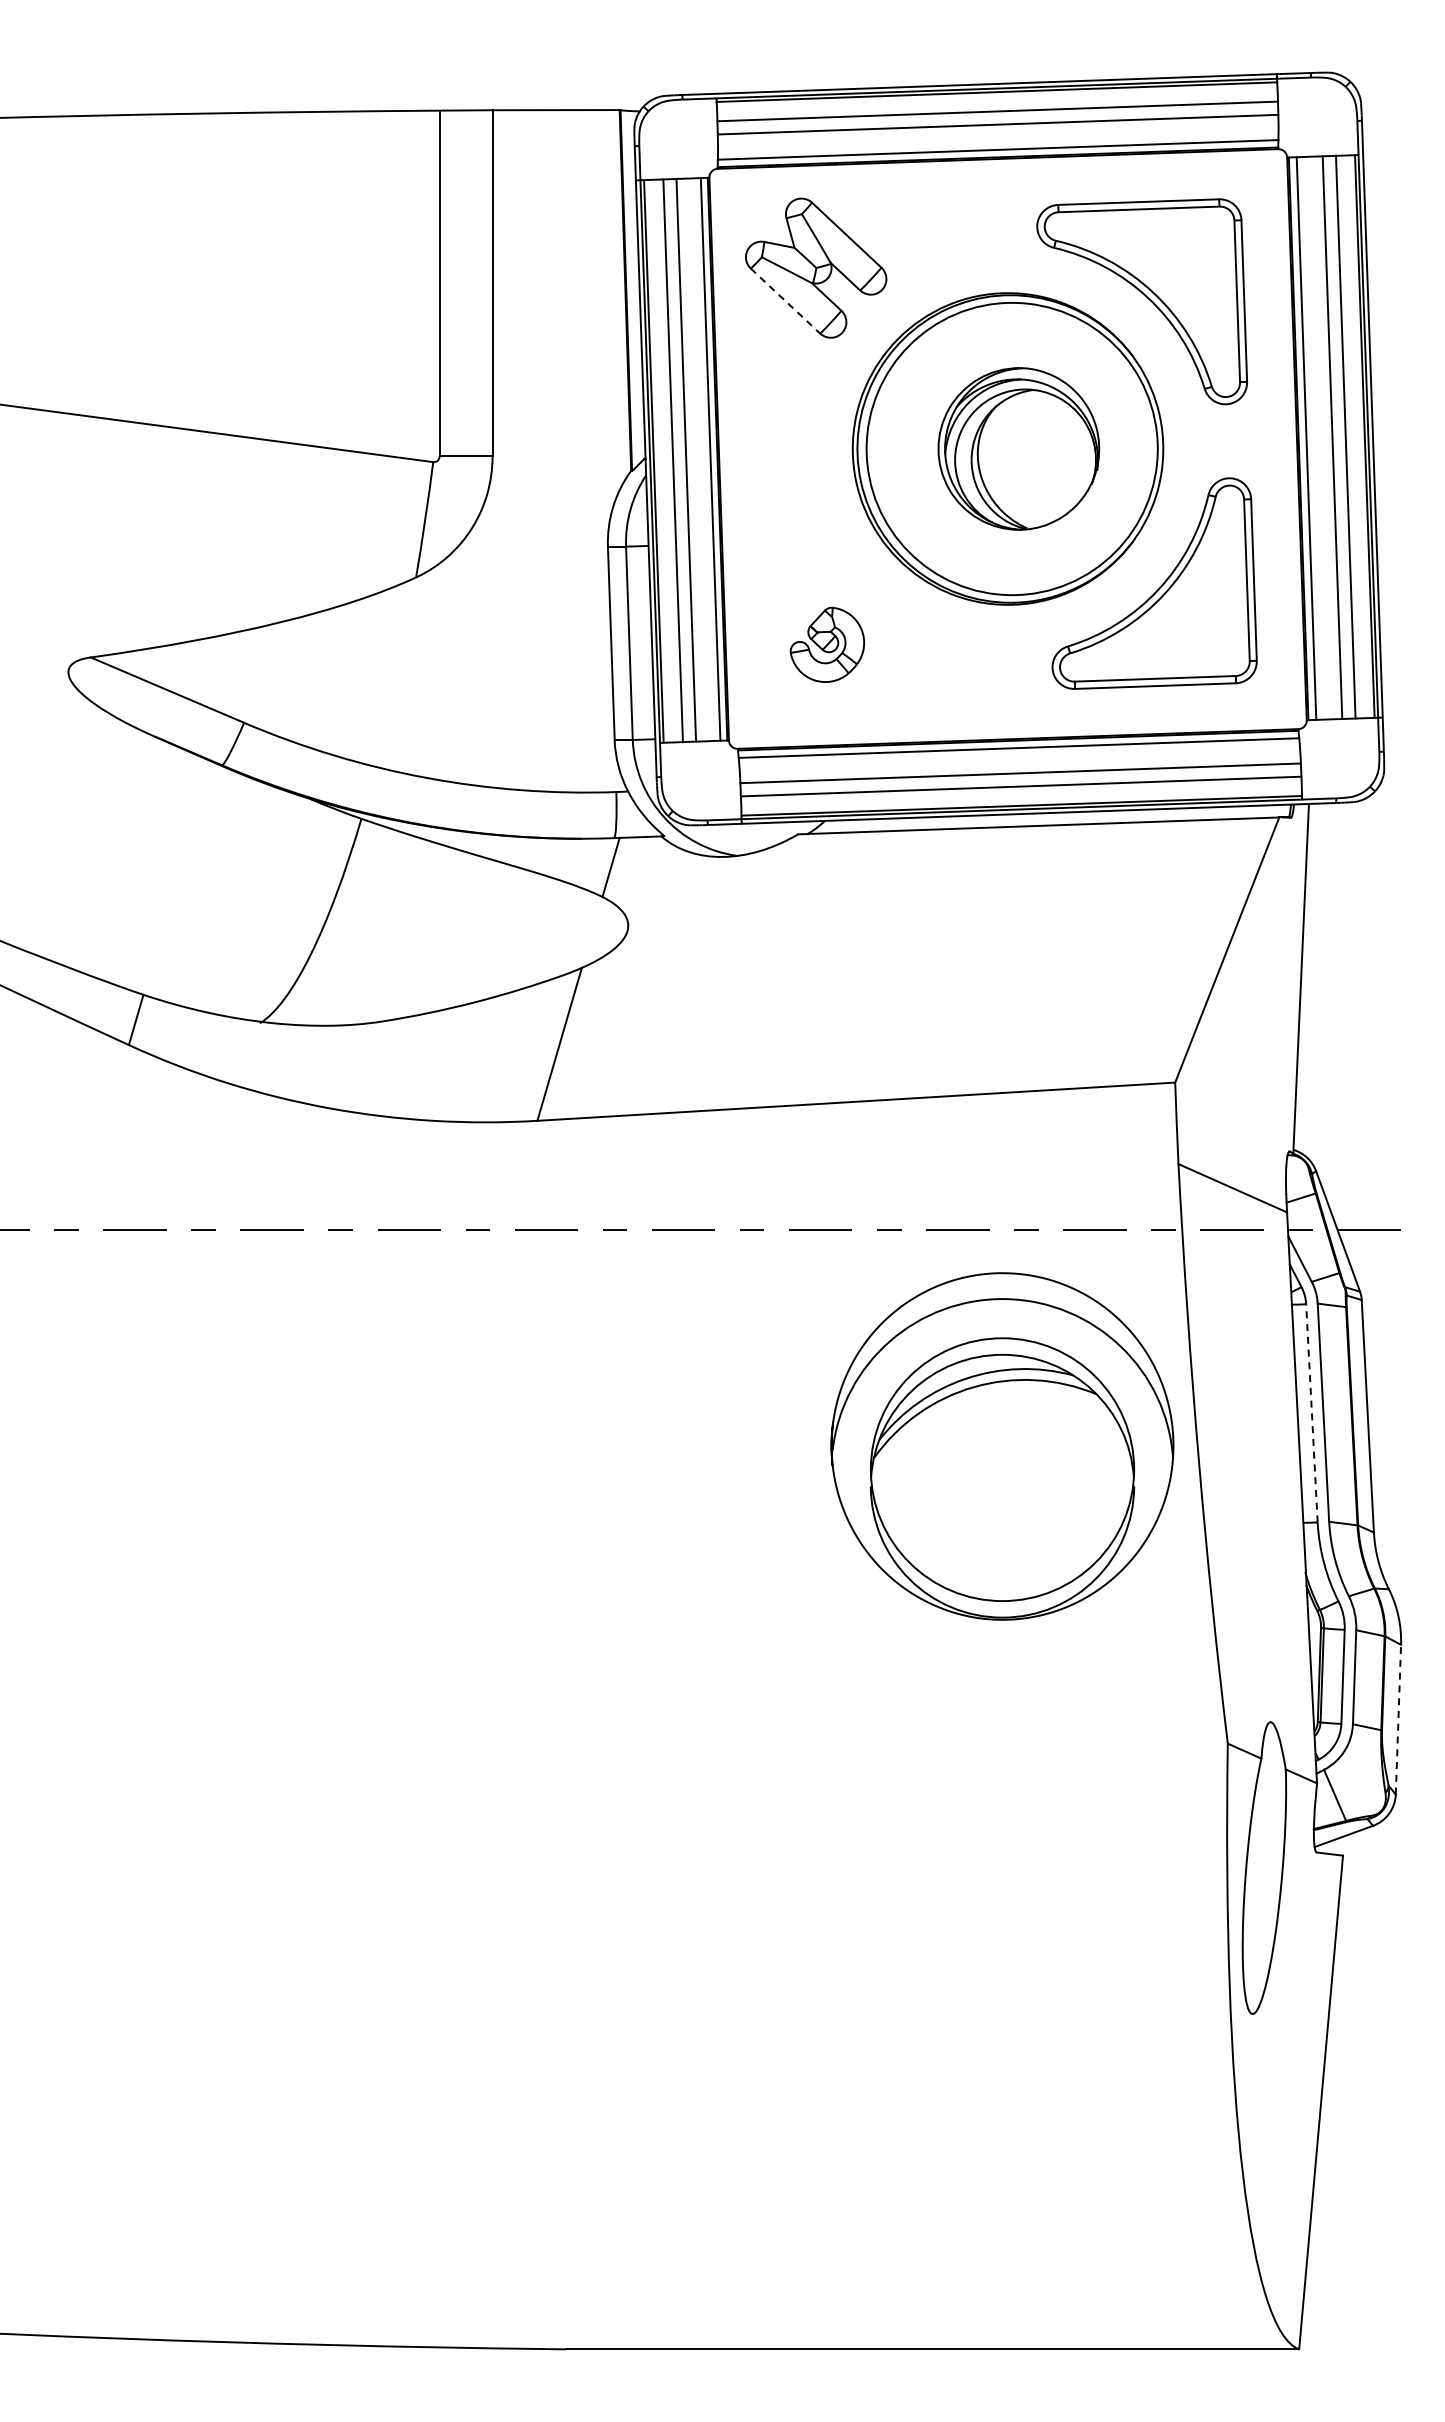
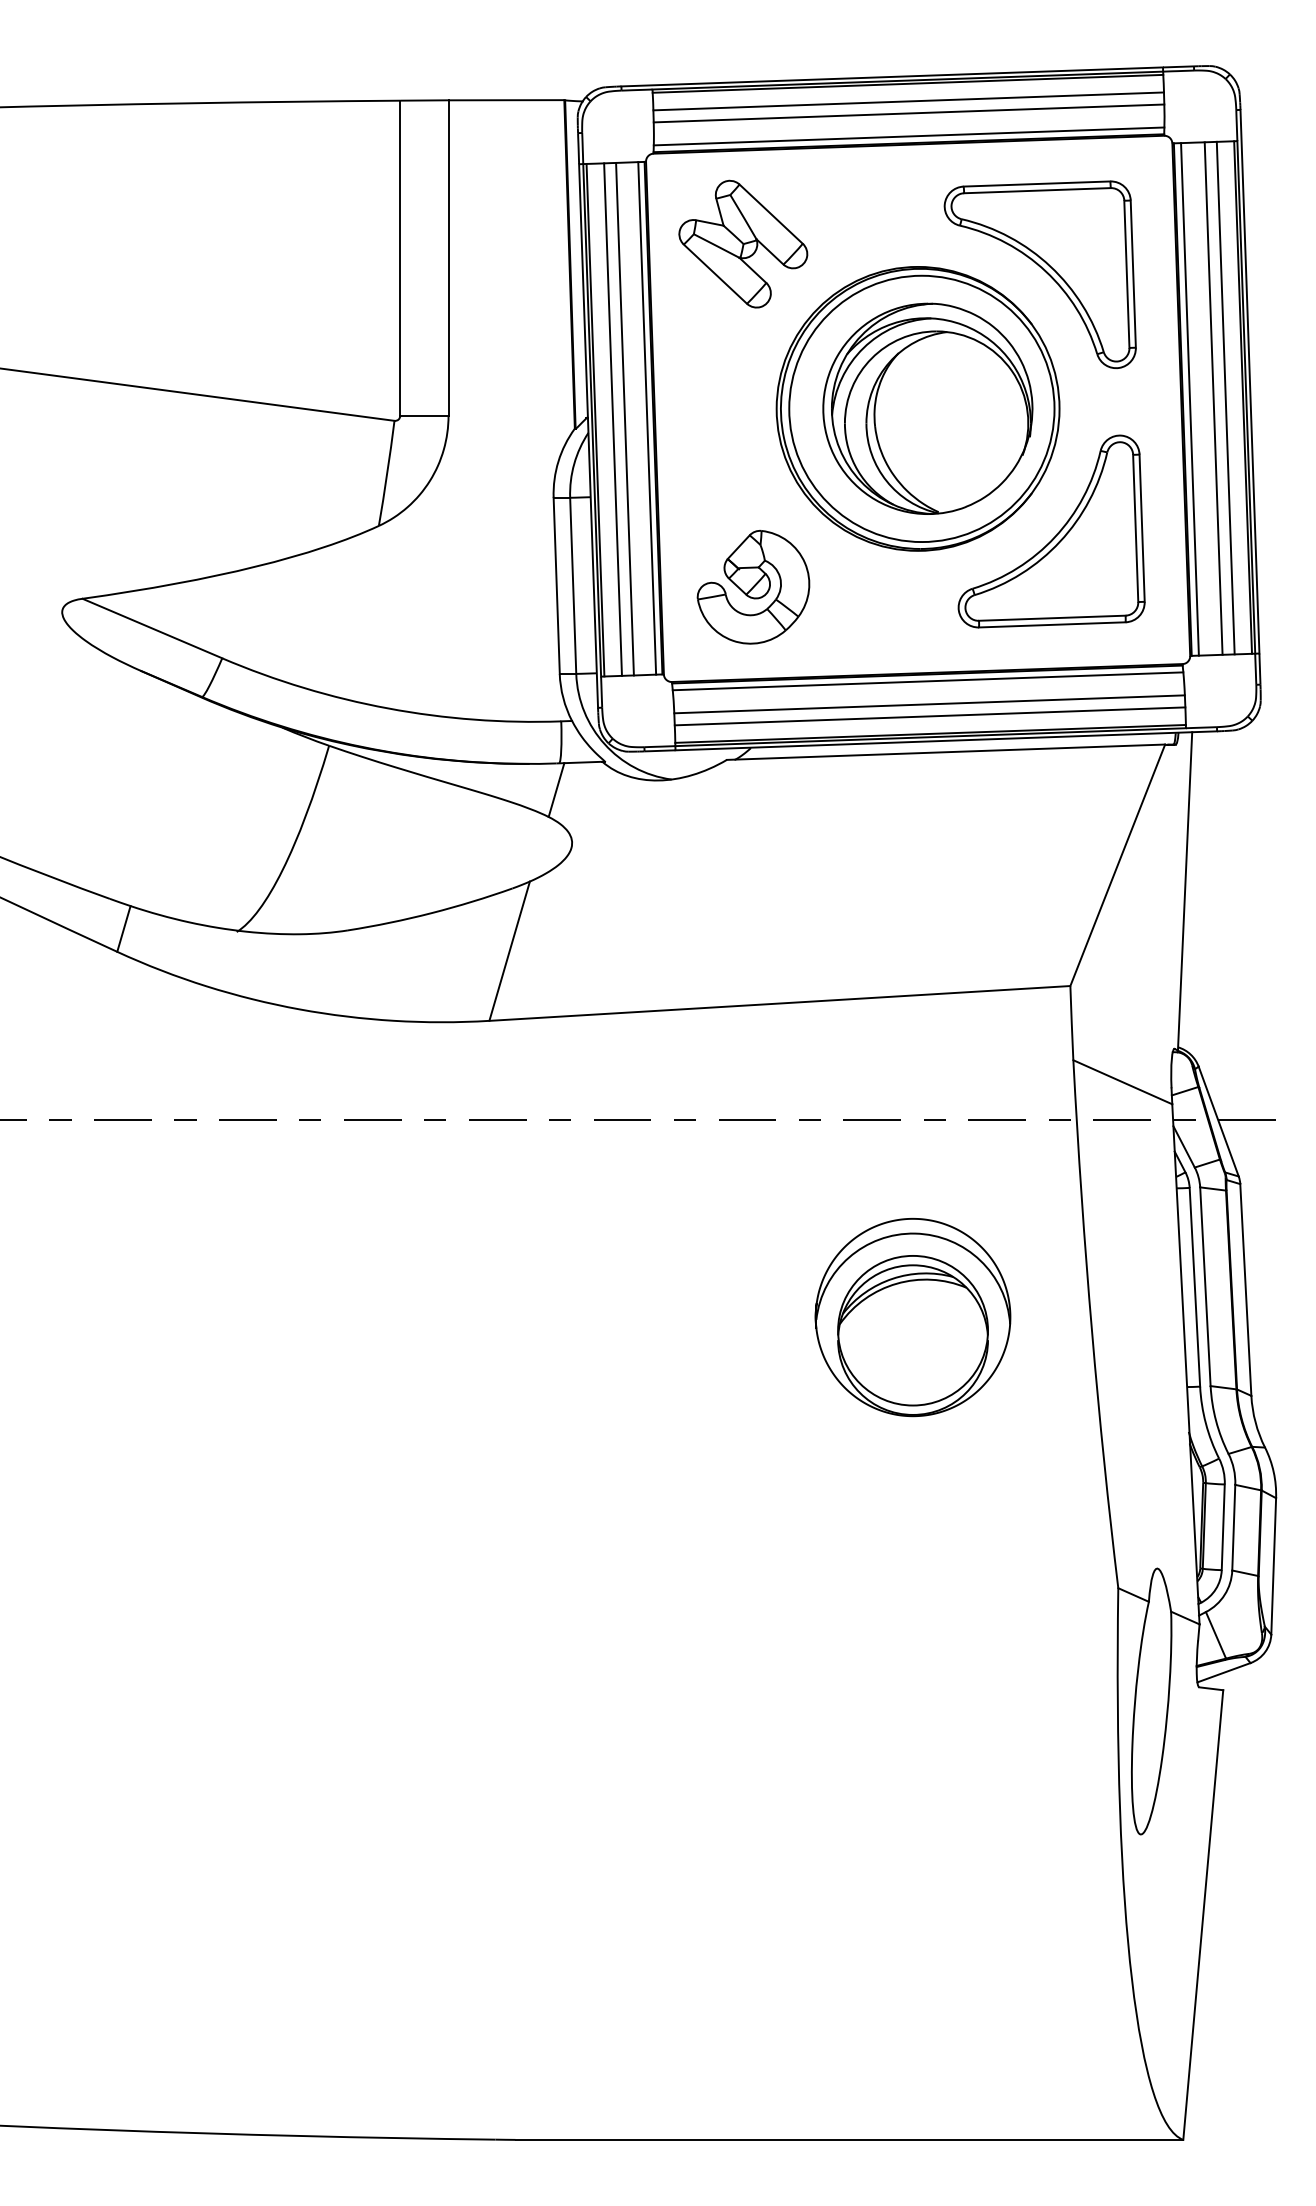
line: (785, 301) -> (715, 274), dashed -> solid
part: (1018, 448) -> (927, 408), size x1.43
part: (827, 644) -> (753, 586), size x1.67
line: (1311, 1412) -> (1194, 1286), dashed -> solid
part: (1002, 1446) -> (913, 1317), size x0.62
line: (1398, 1719) -> (1273, 1566), dashed -> solid

